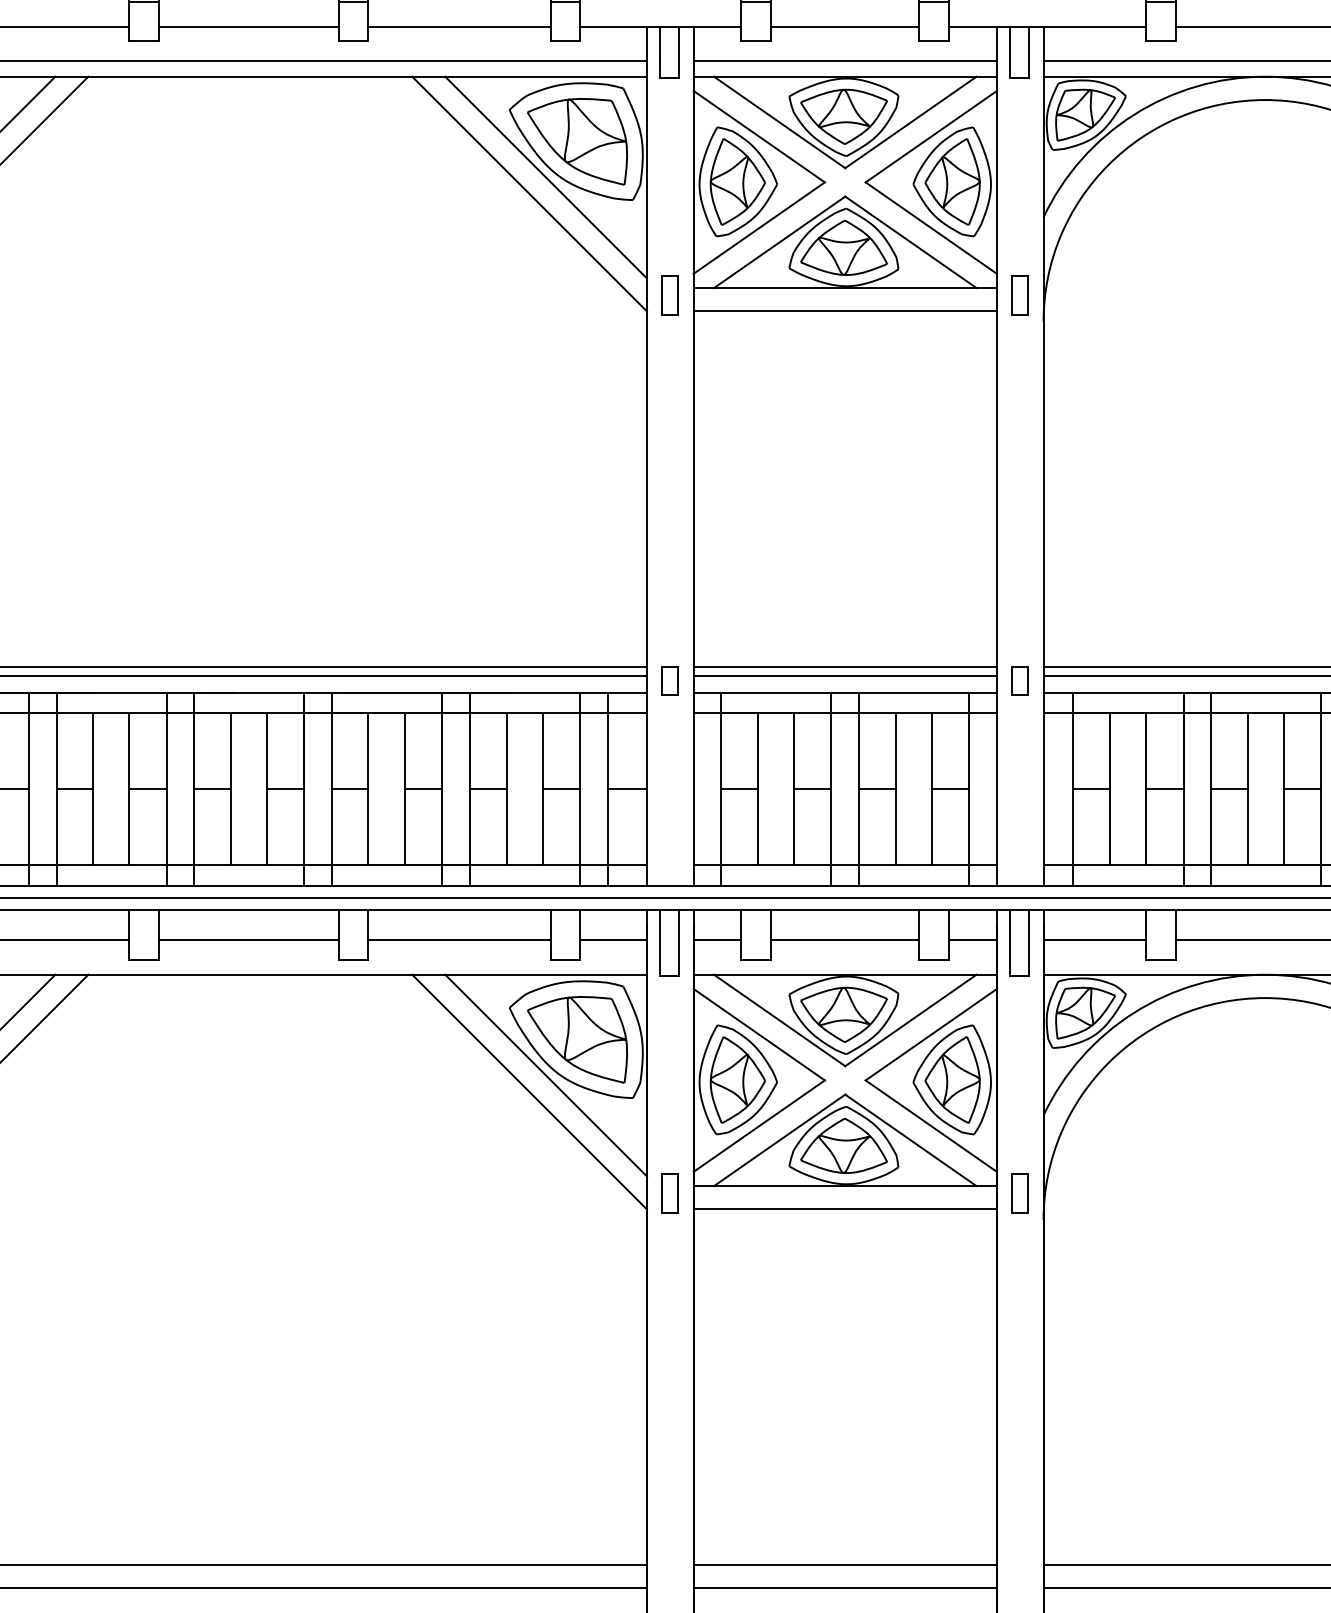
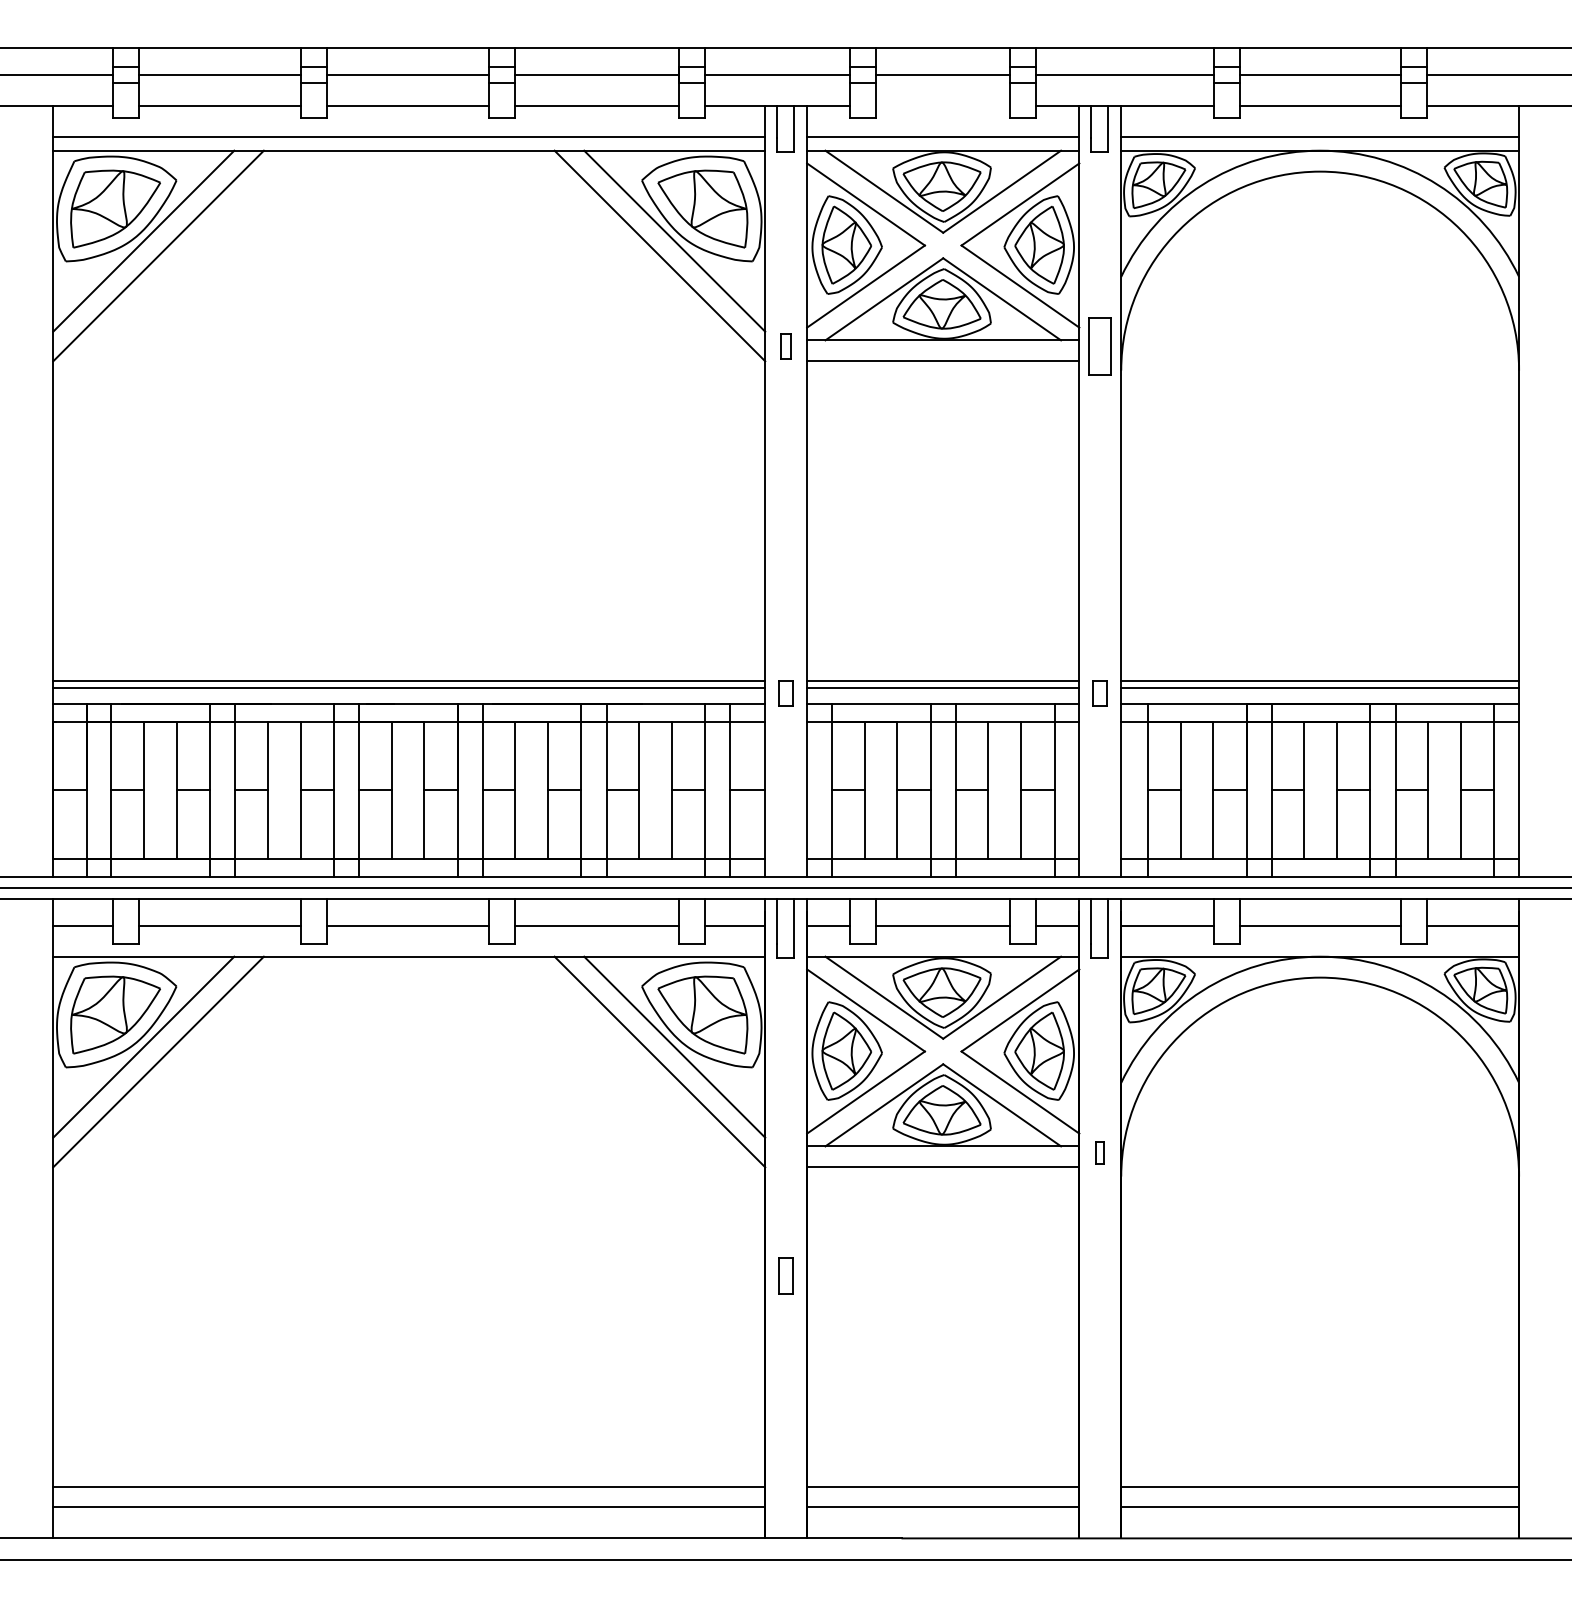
line: (844, 27) -> (942, 106), removed
part: (669, 294) -> (785, 346), size x0.7
part: (1019, 294) -> (1099, 346), size x1.6
part: (669, 1192) -> (785, 1275), moved
part: (1019, 1192) -> (1099, 1152), size x0.6

